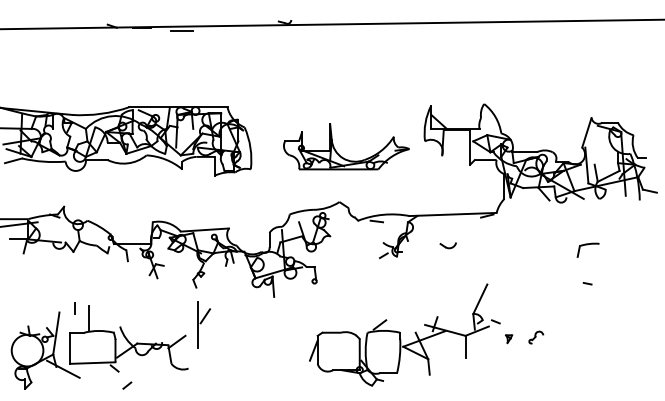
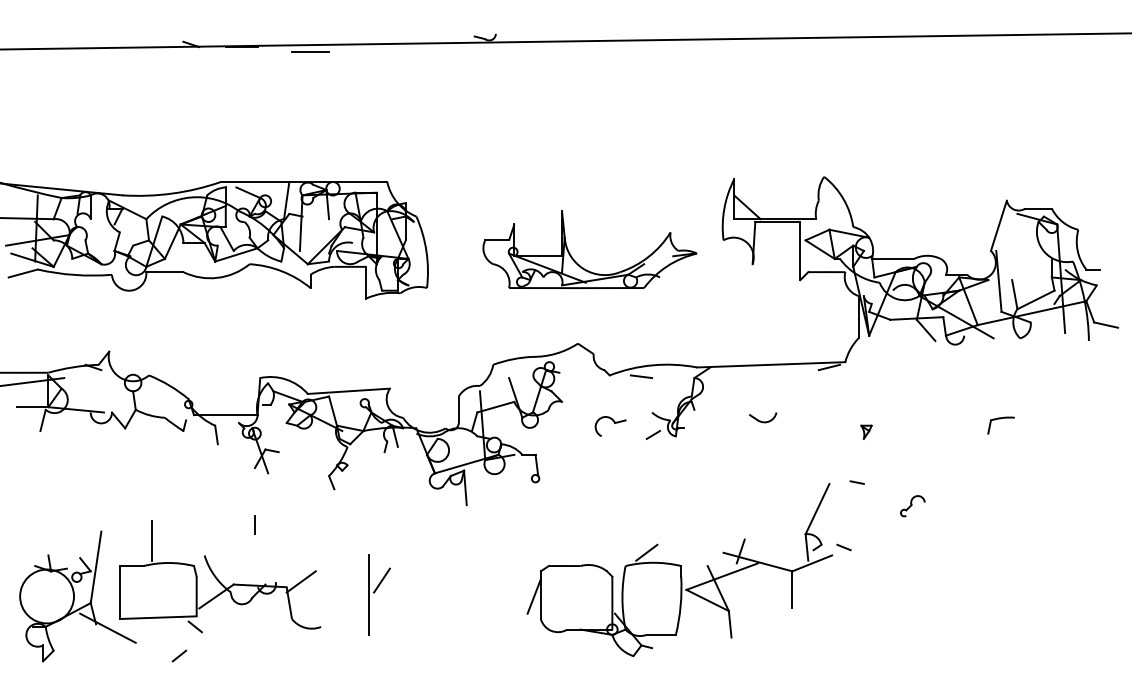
part: (587, 249) -> (999, 424), size x0.71
part: (358, 250) -> (610, 426), added
line: (587, 283) -> (857, 482), moved
line: (74, 308) -> (254, 524), moved
part: (204, 324) -> (380, 594), moved
part: (536, 337) -> (913, 506), moved
part: (508, 339) -> (865, 432), moved
line: (127, 385) -> (179, 655), moved

